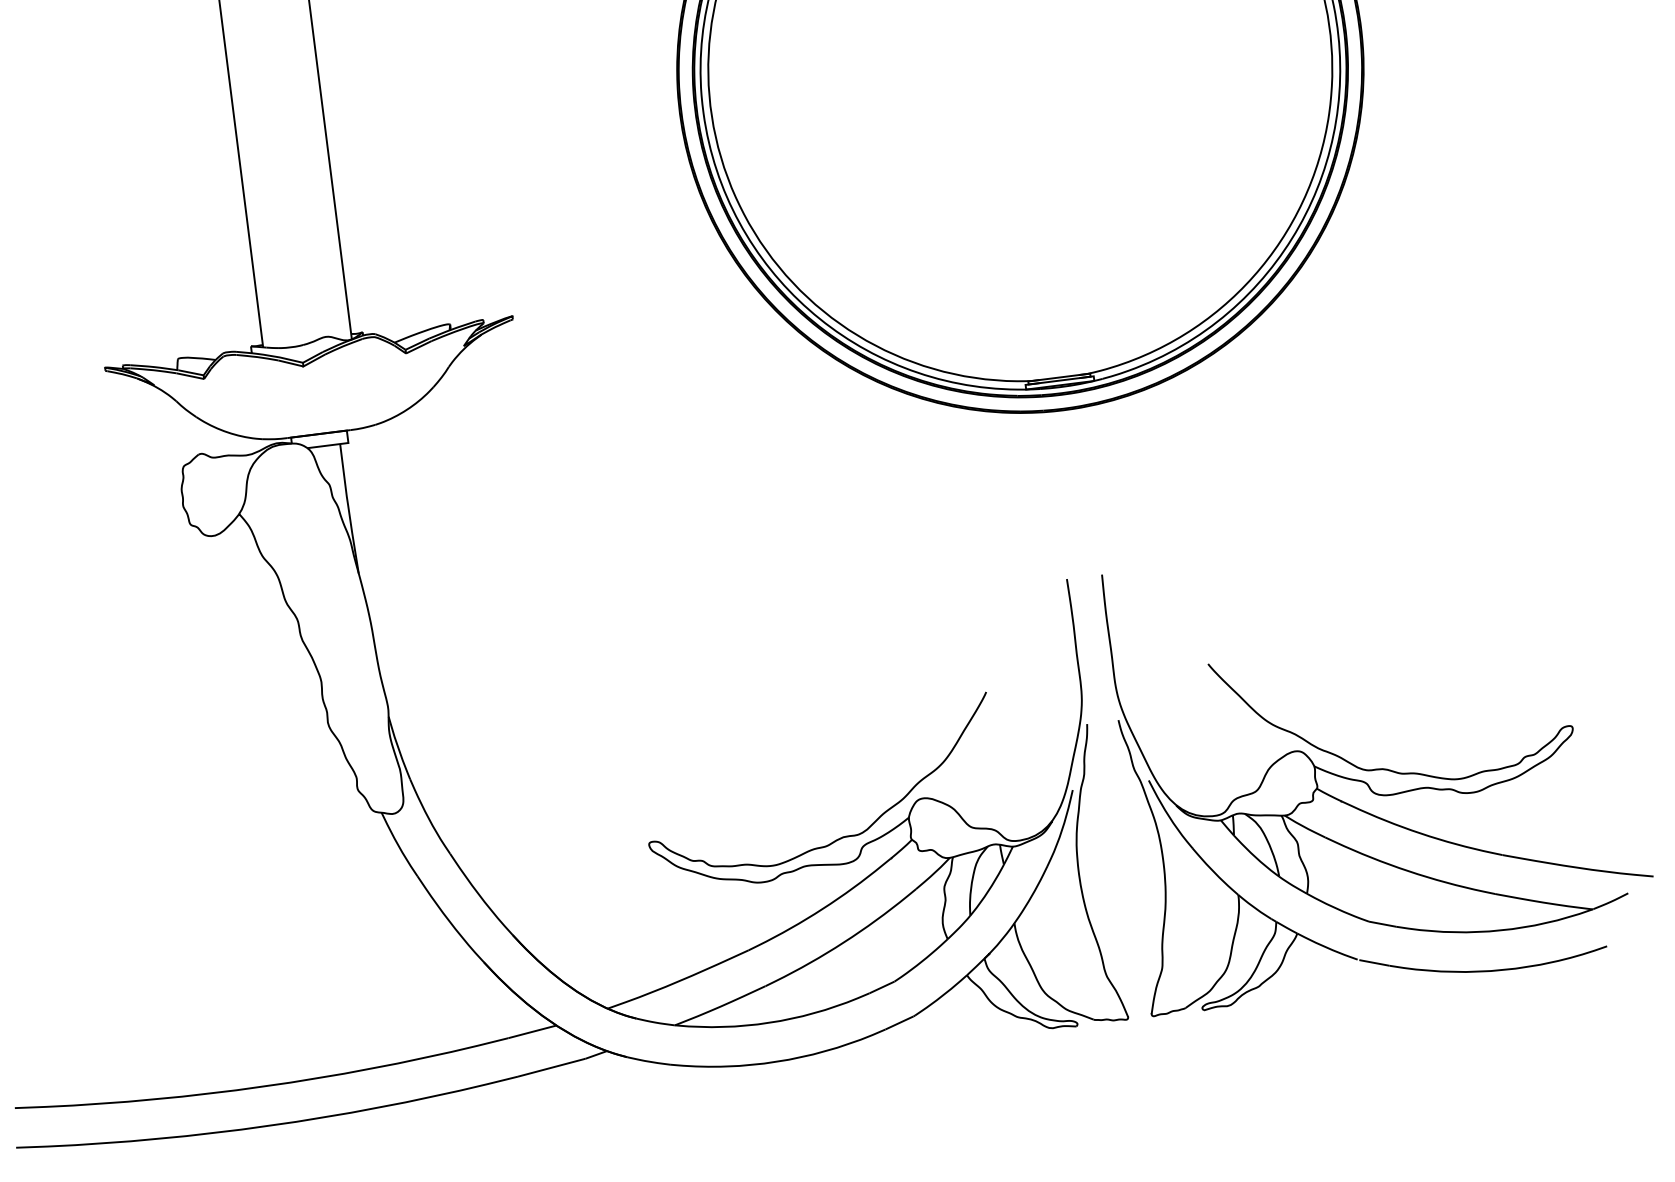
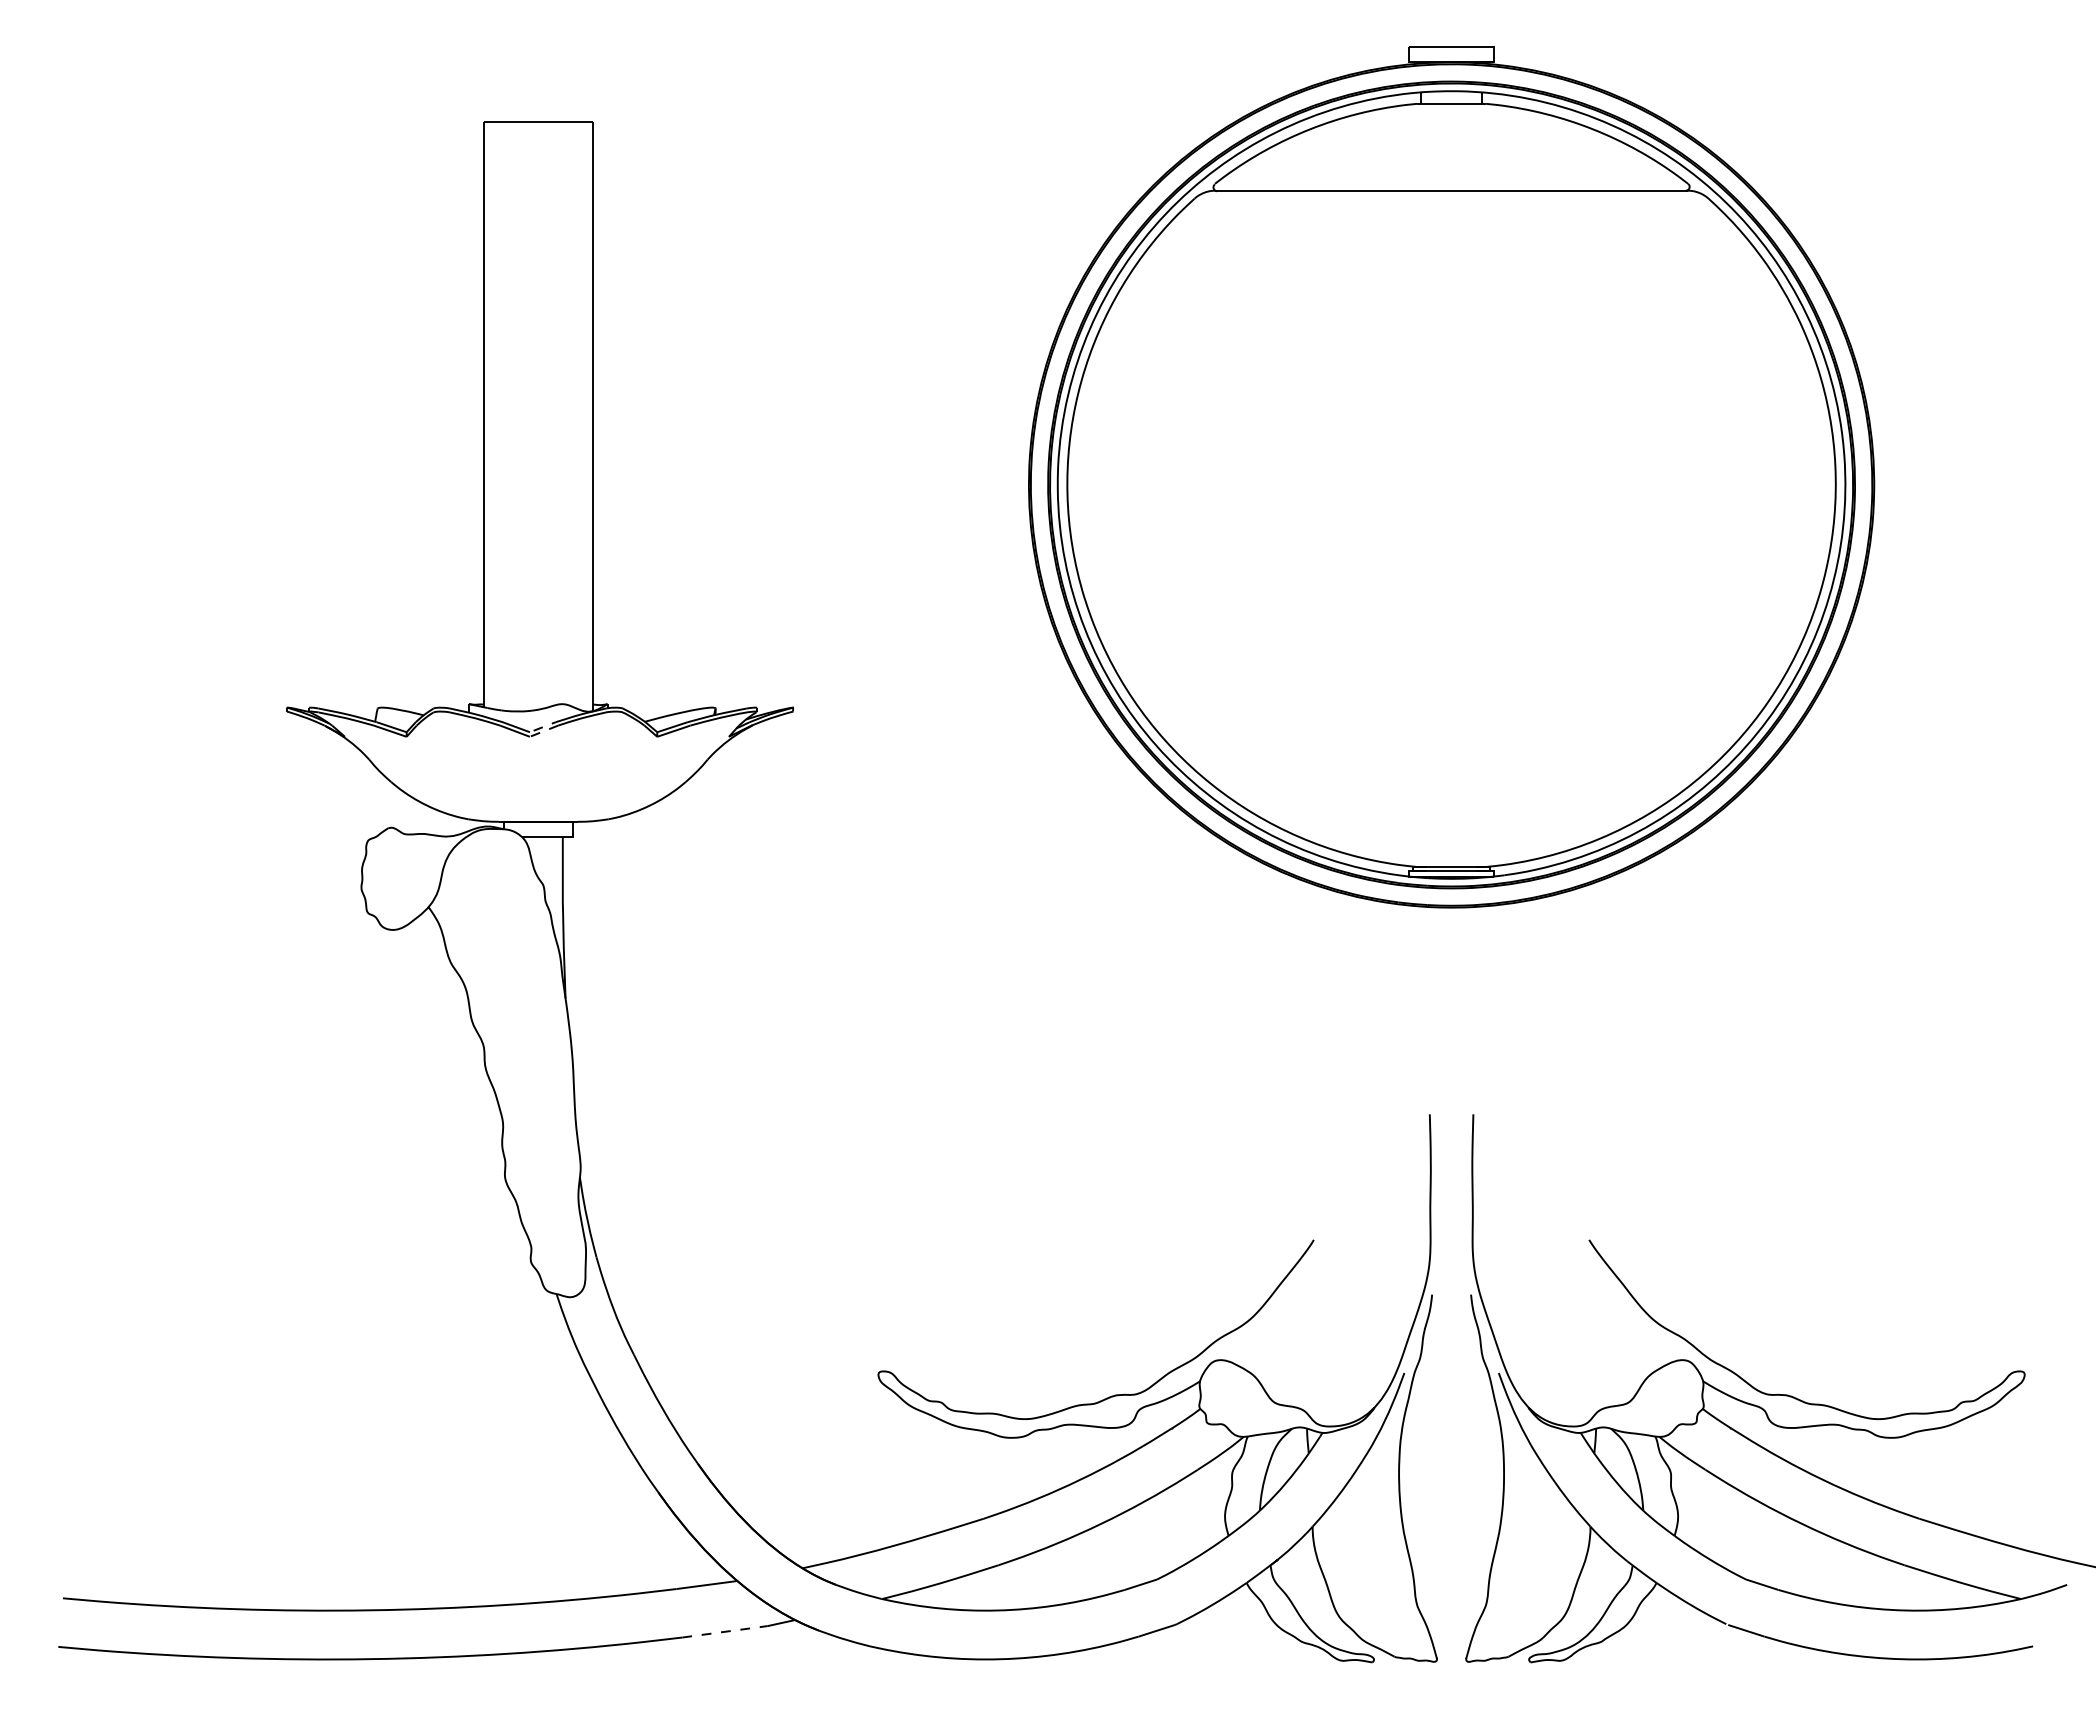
line: (302, 365) -> (529, 735), solid -> dashed
line: (551, 1067) -> (724, 1631), solid -> dashed

